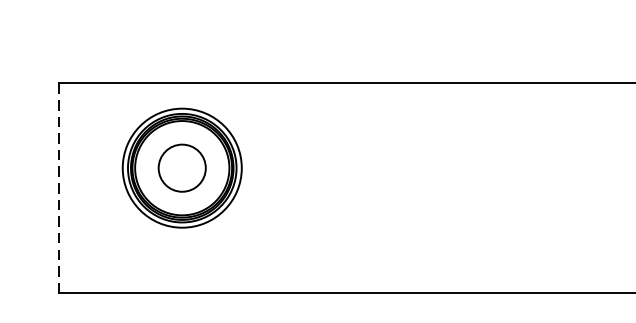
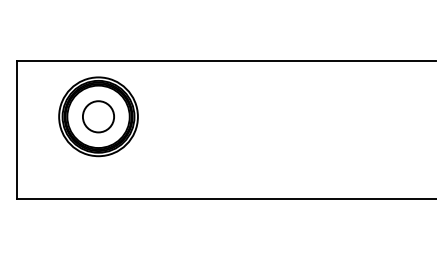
line: (58, 188) -> (16, 130), dashed -> solid

